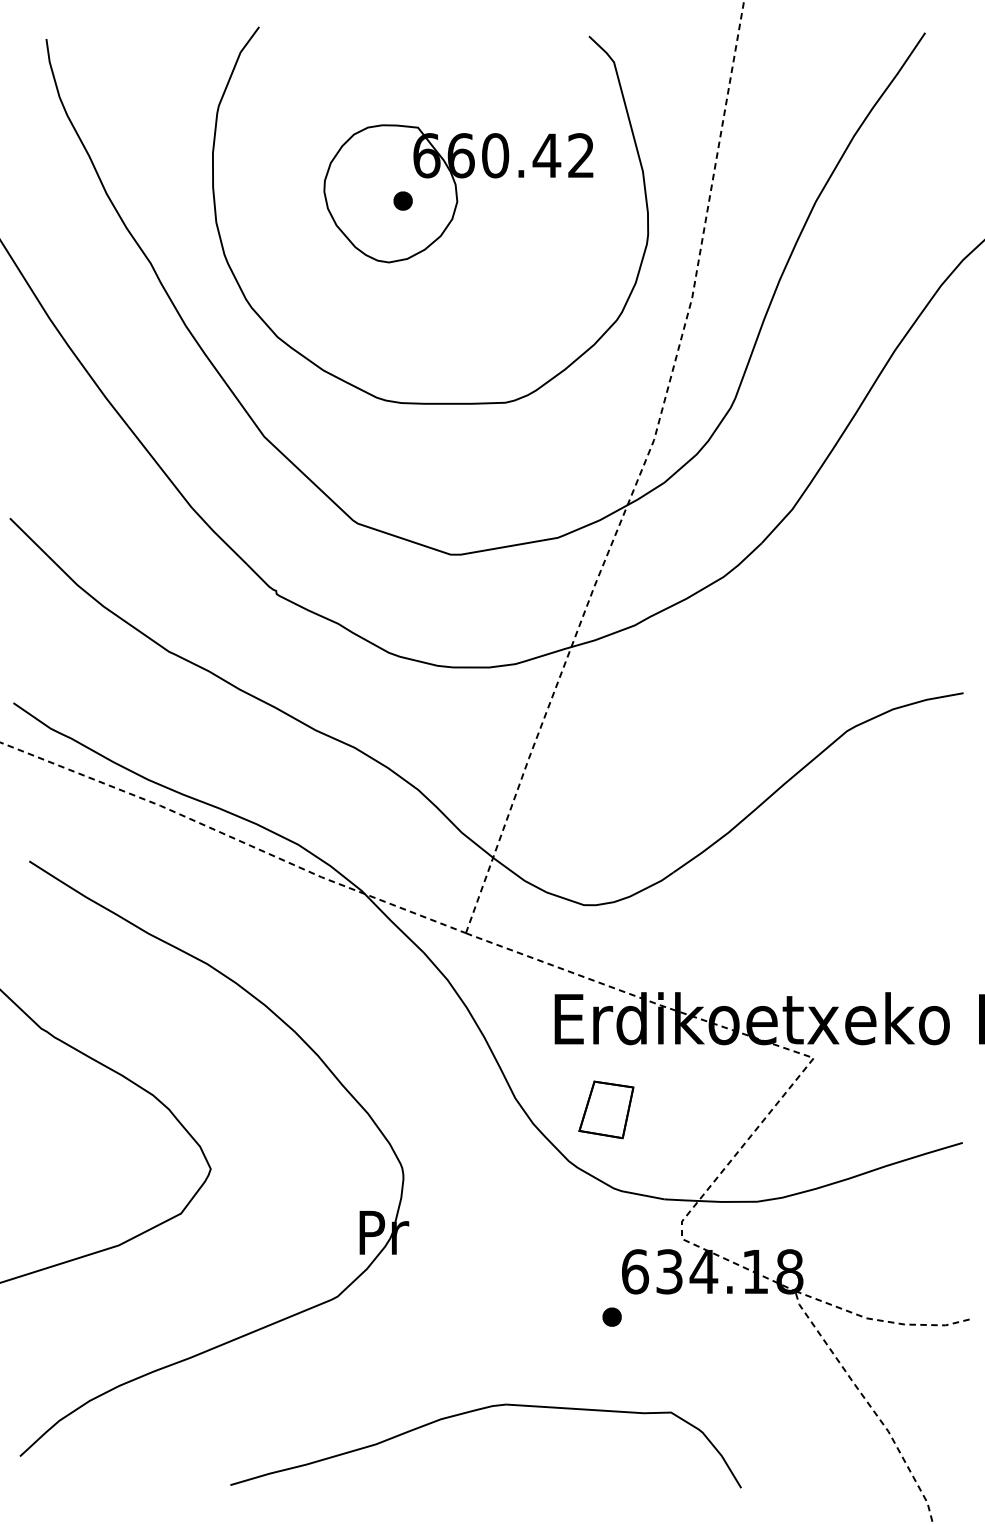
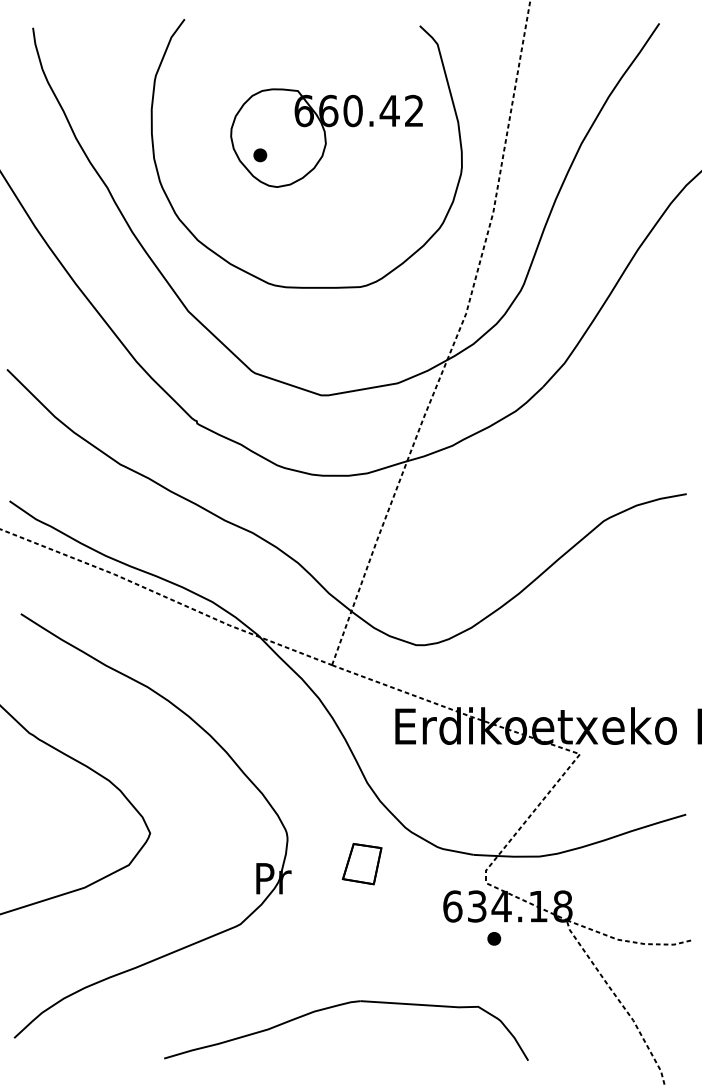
part: (403, 201) -> (260, 155), moved
part: (605, 1110) -> (361, 864), moved
part: (612, 1316) -> (494, 938), moved

